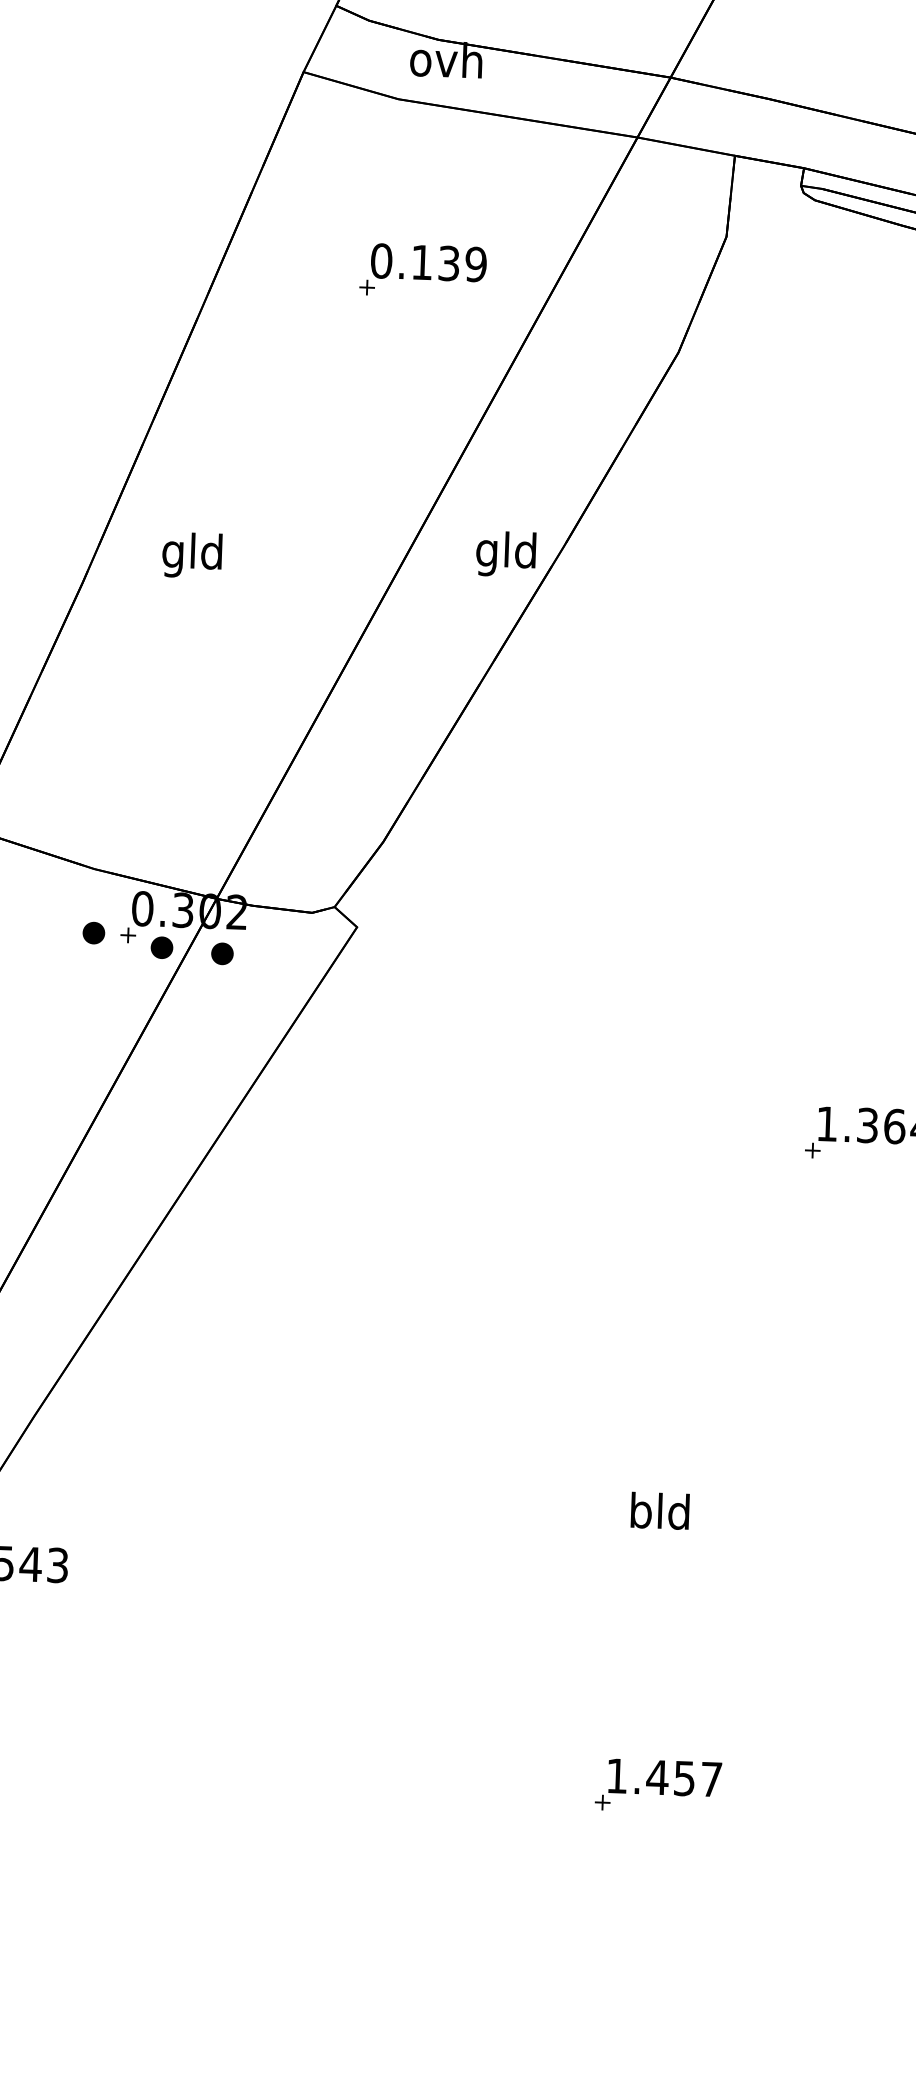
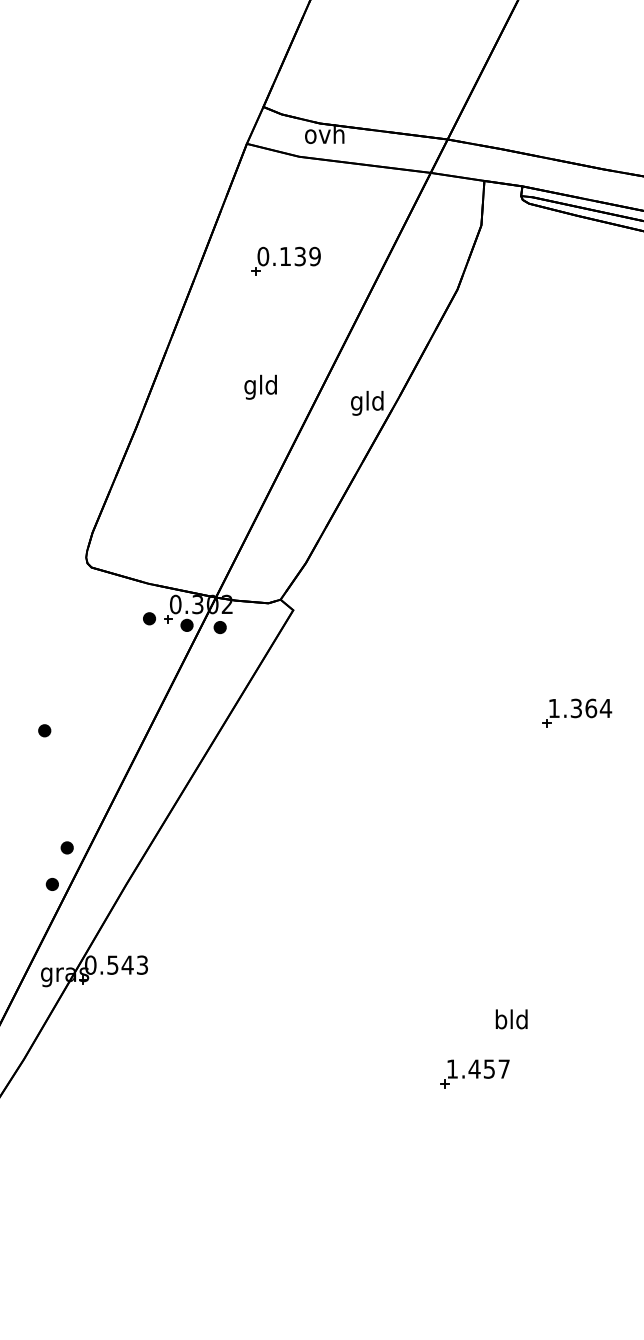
part: (421, 269) -> (285, 260), moved
text: (191, 553) -> (260, 386), moved
text: (659, 1511) -> (511, 1019), moved

